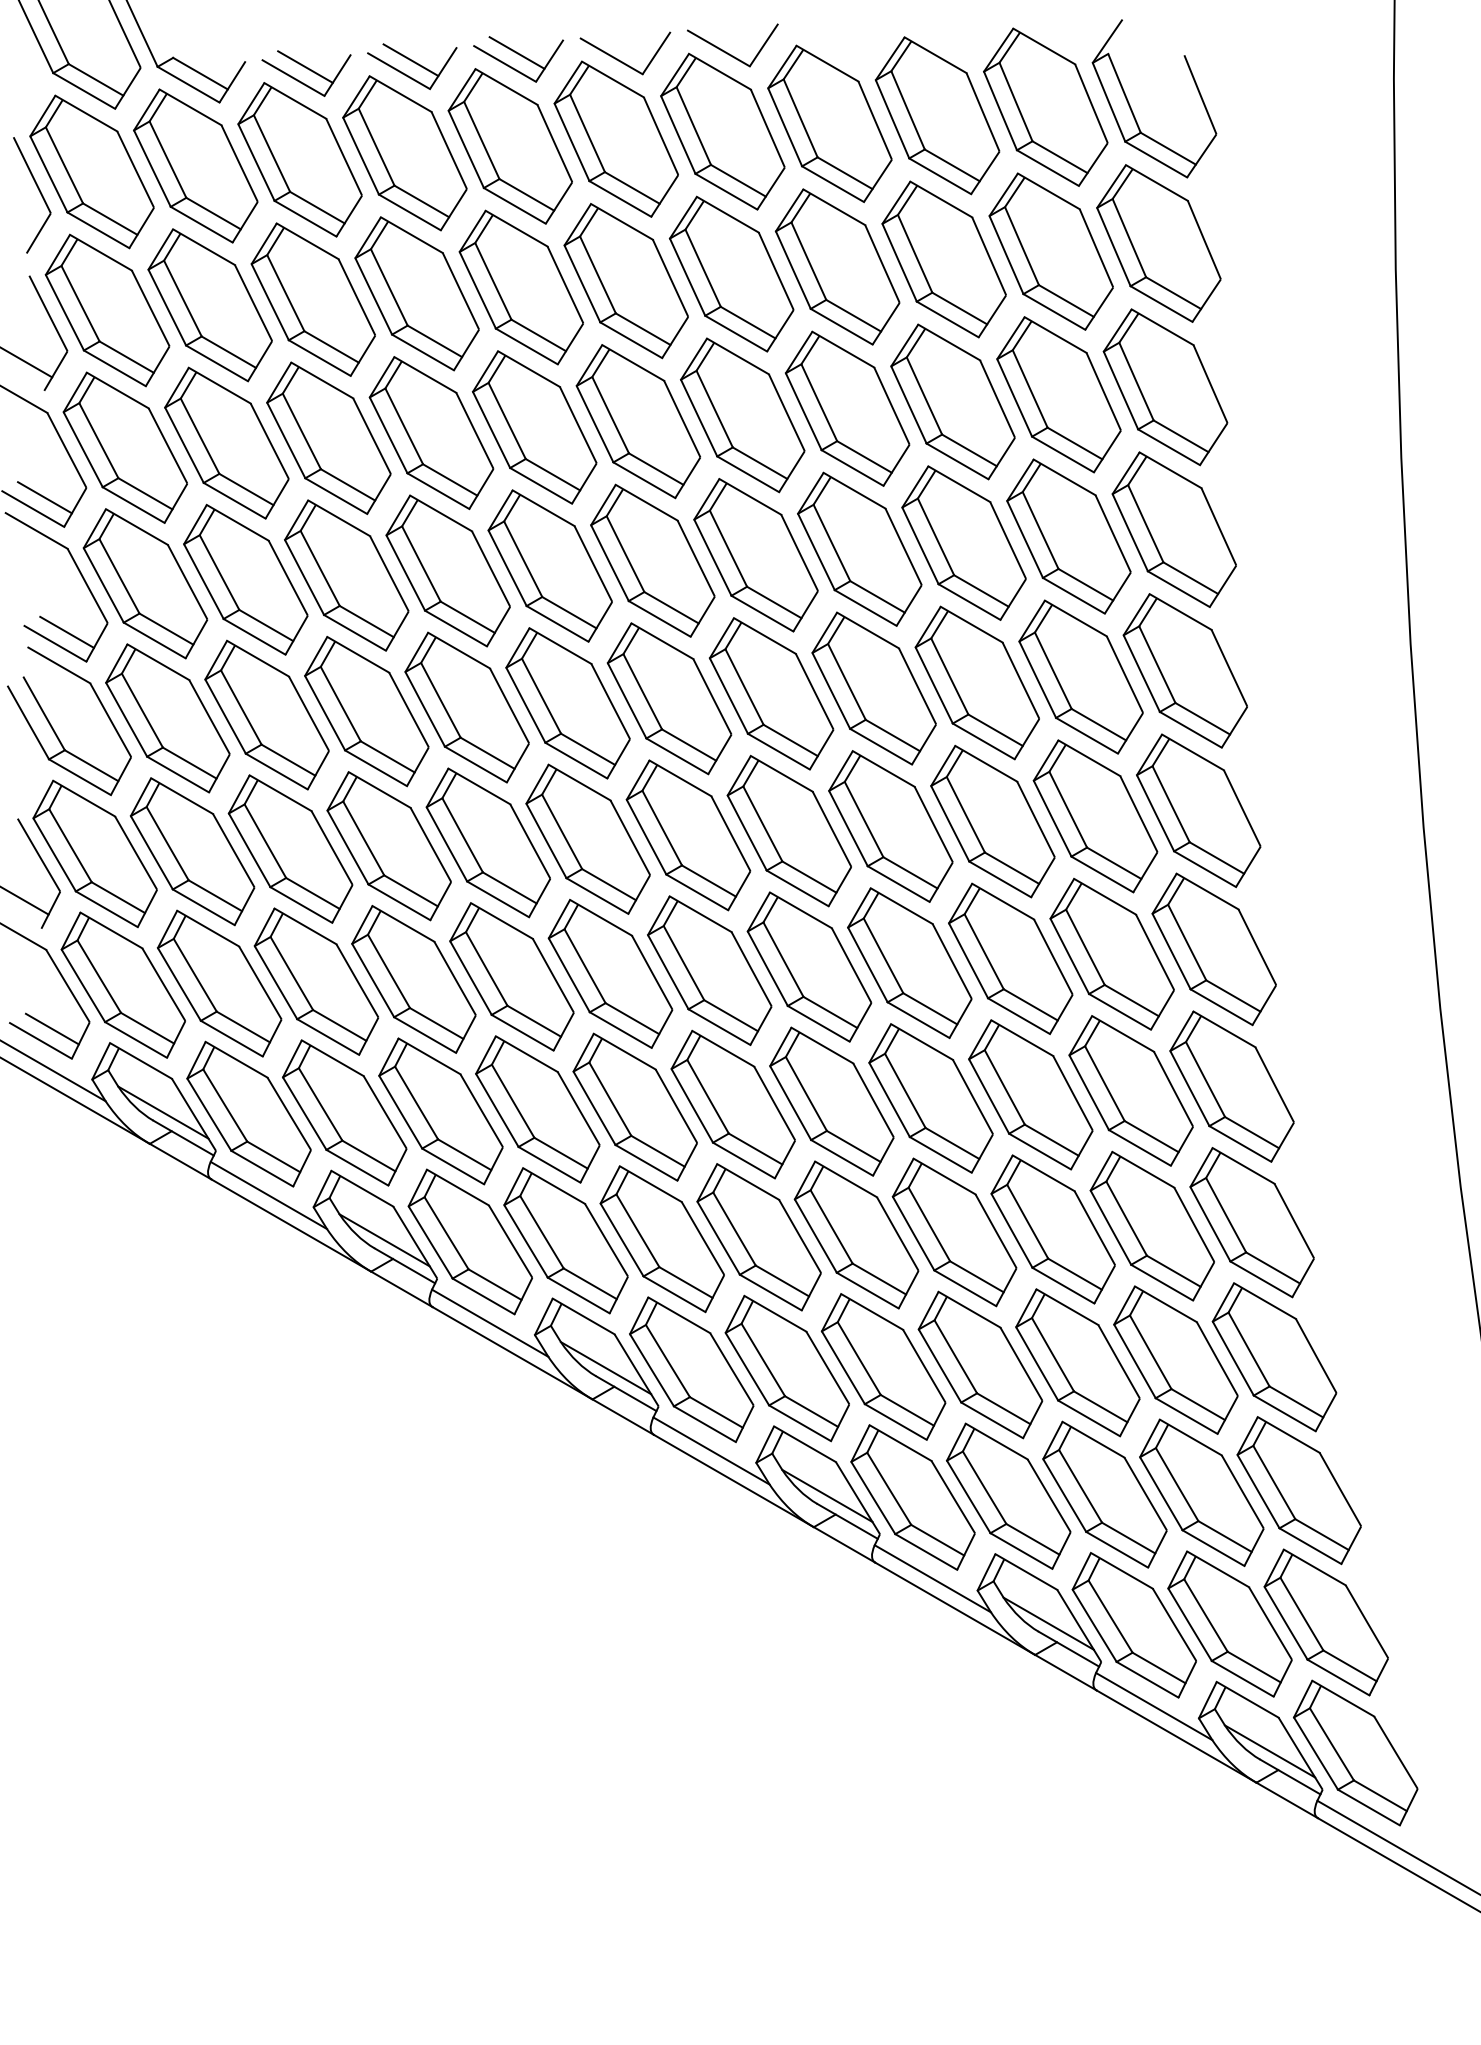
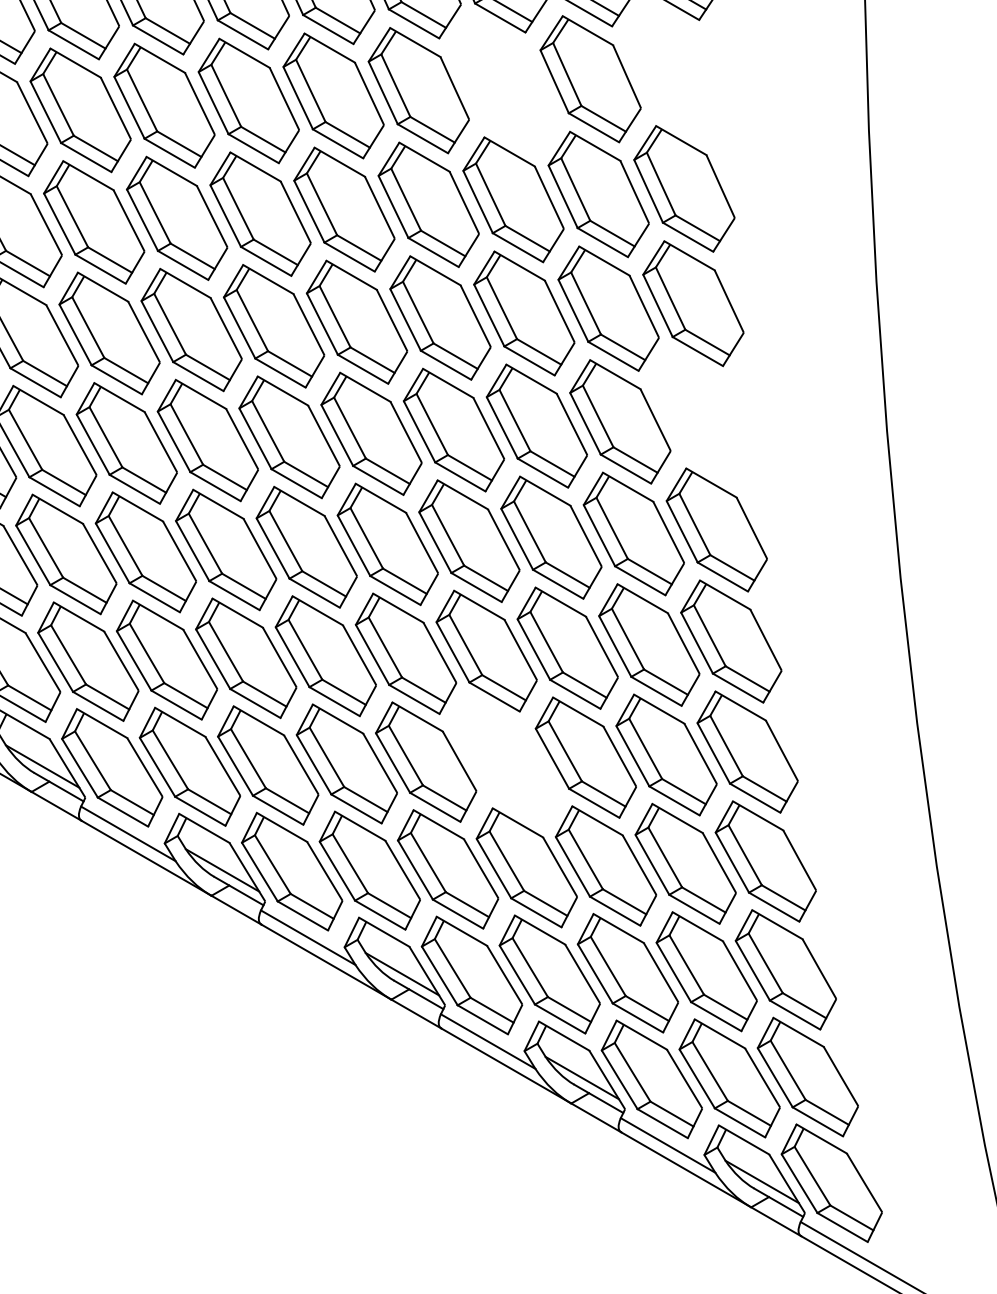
part: (1165, 387) -> (677, 73), removed
part: (952, 401) -> (504, 84), removed
part: (1198, 810) -> (704, 417), removed
part: (954, 1232) -> (505, 760), removed

